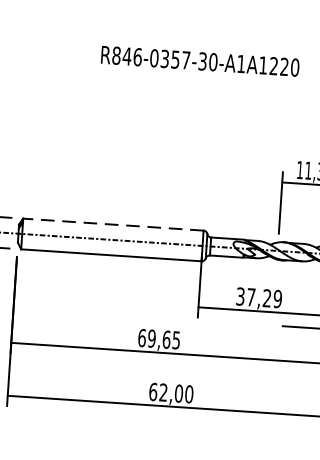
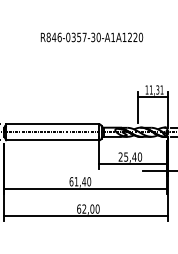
line: (112, 224) -> (52, 124), dashed -> solid
text: (257, 296) -> (129, 156), 37,29 -> 25,40
text: (163, 338) -> (82, 181), 69,65 -> 61,40

